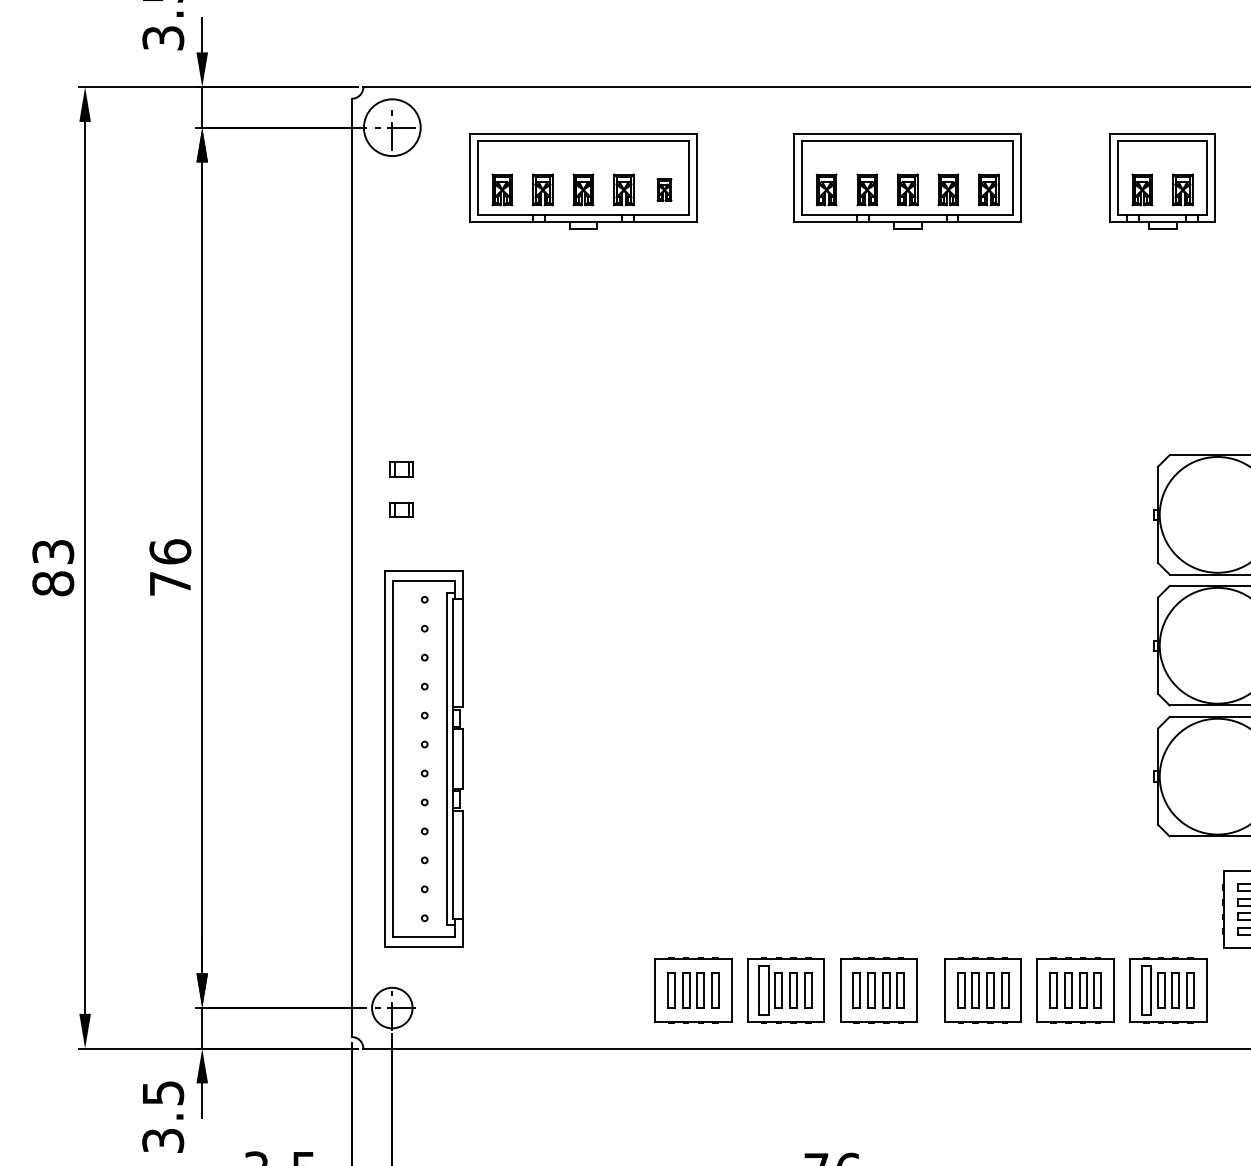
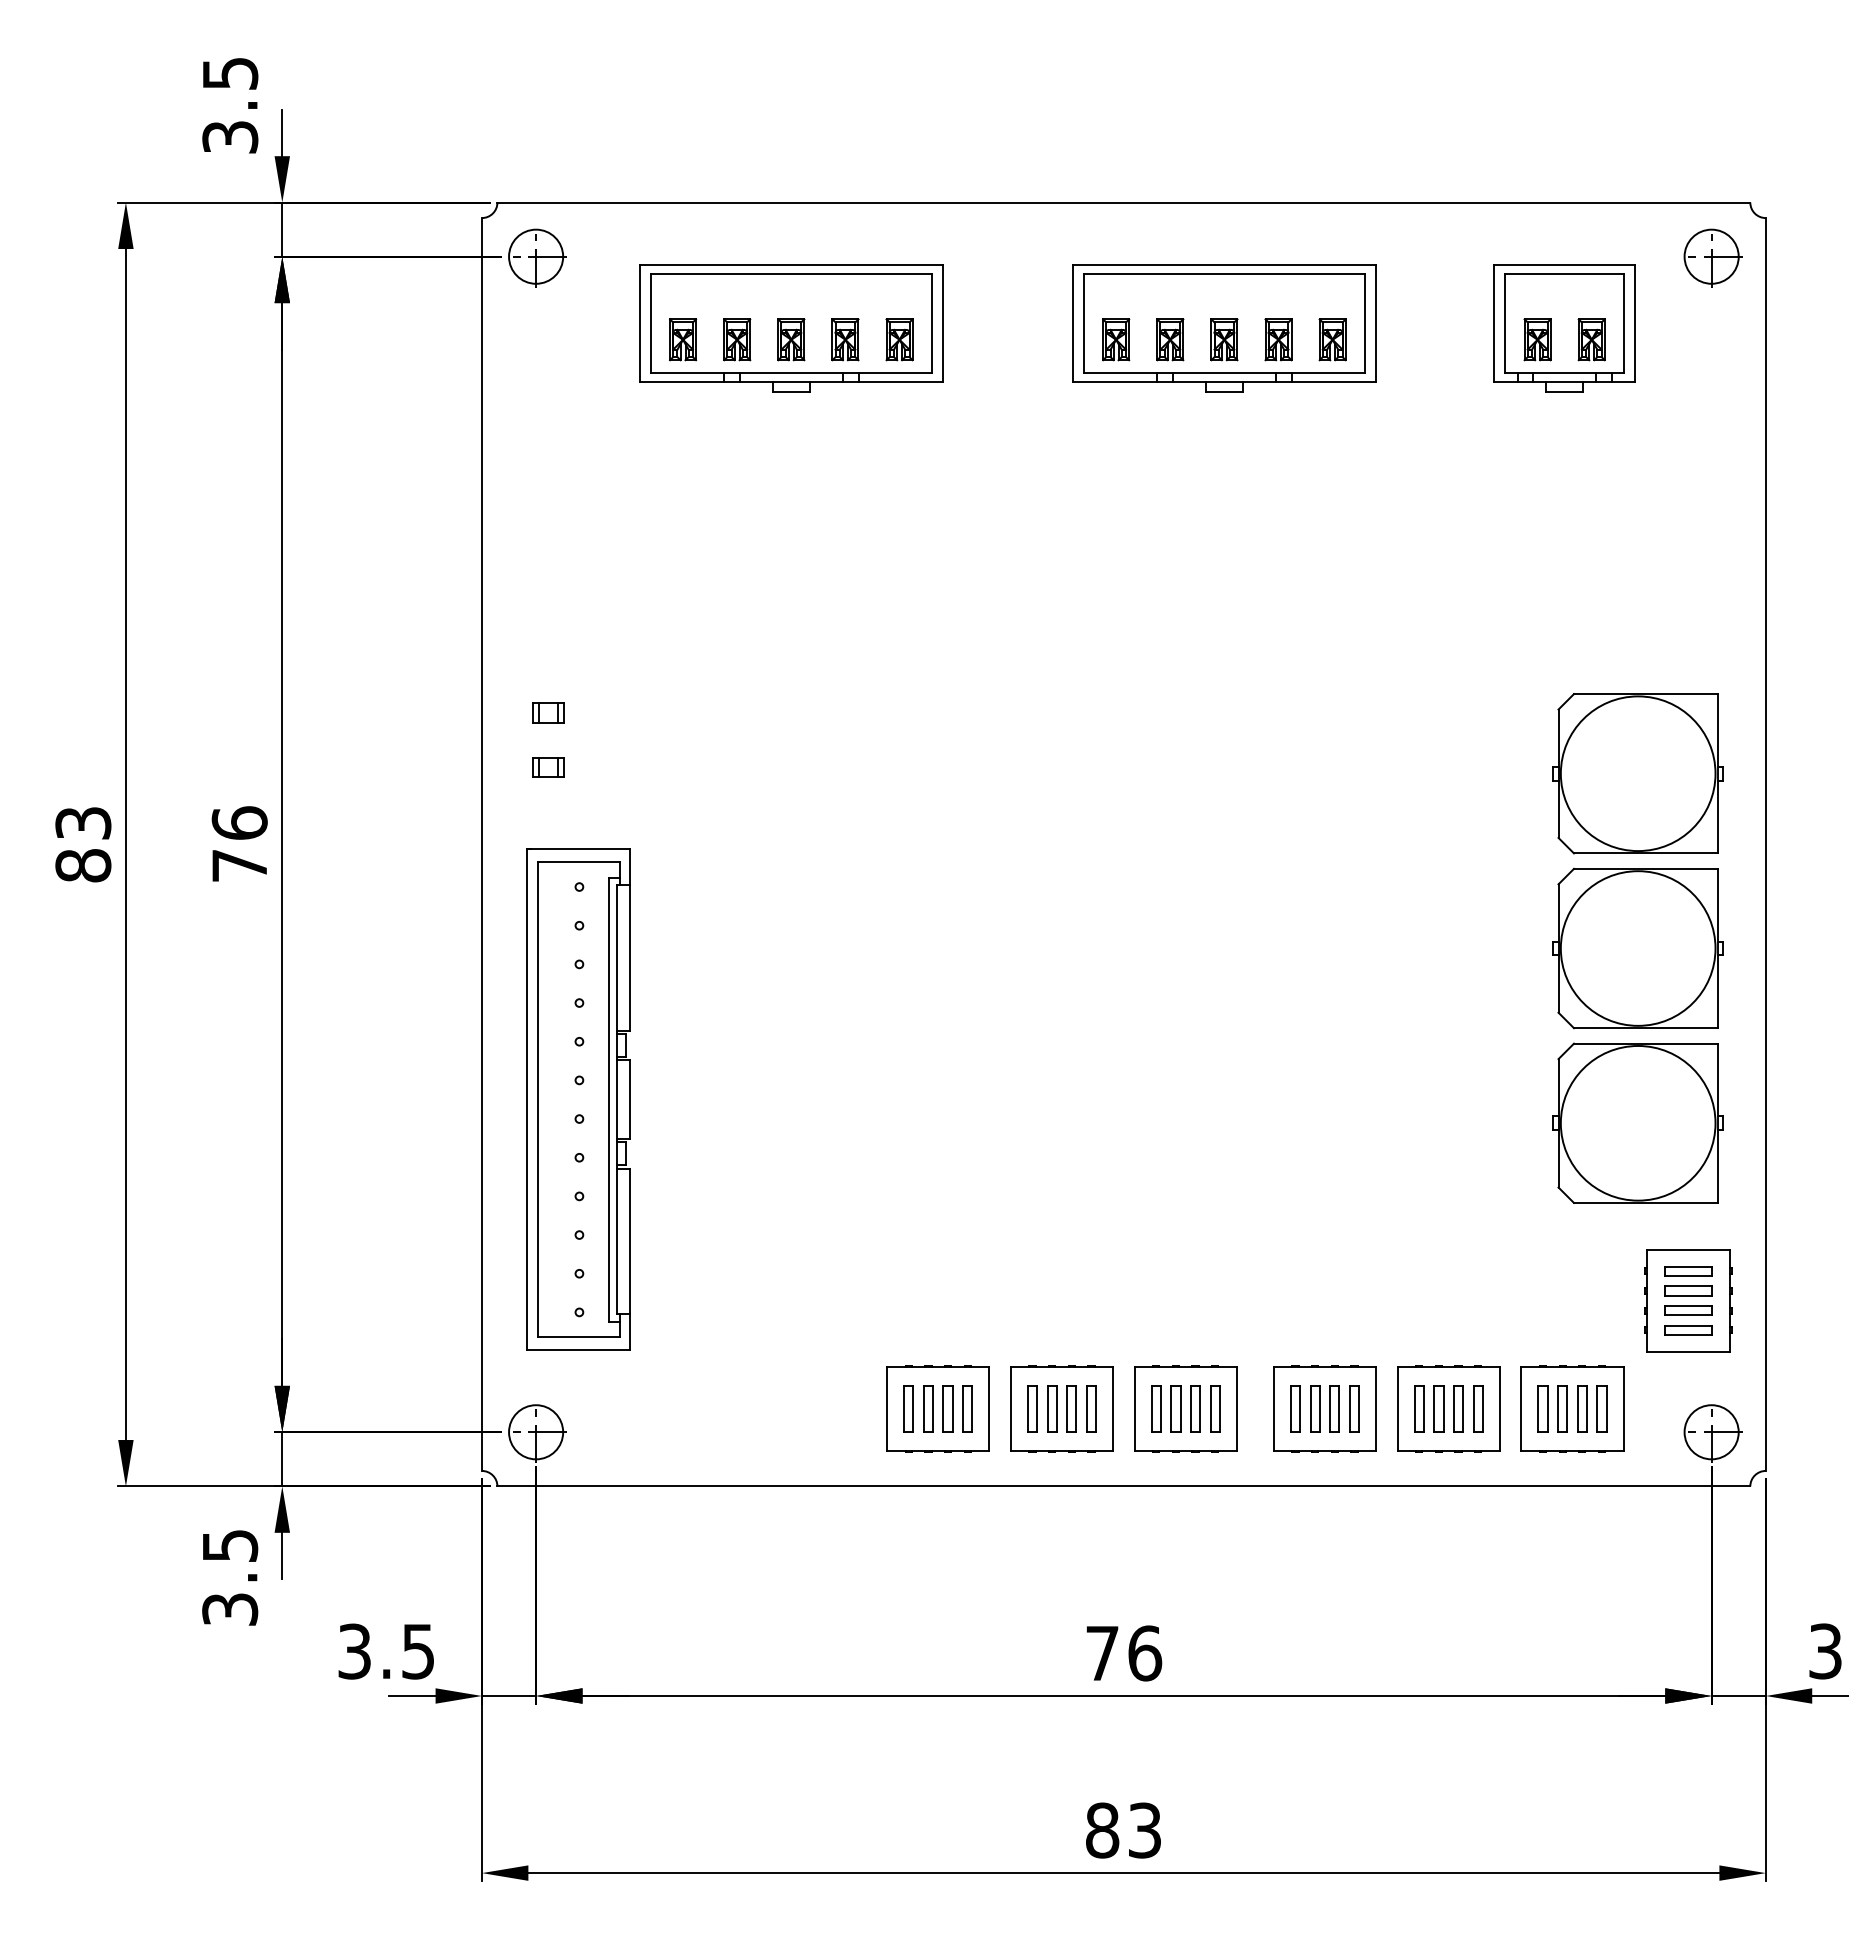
circle: (392, 127) -> (536, 256), size x0.71
part: (664, 189) -> (899, 339), size x1.43
part: (764, 990) -> (1032, 1408), size x0.71
part: (1146, 990) -> (1542, 1408), size x0.71

